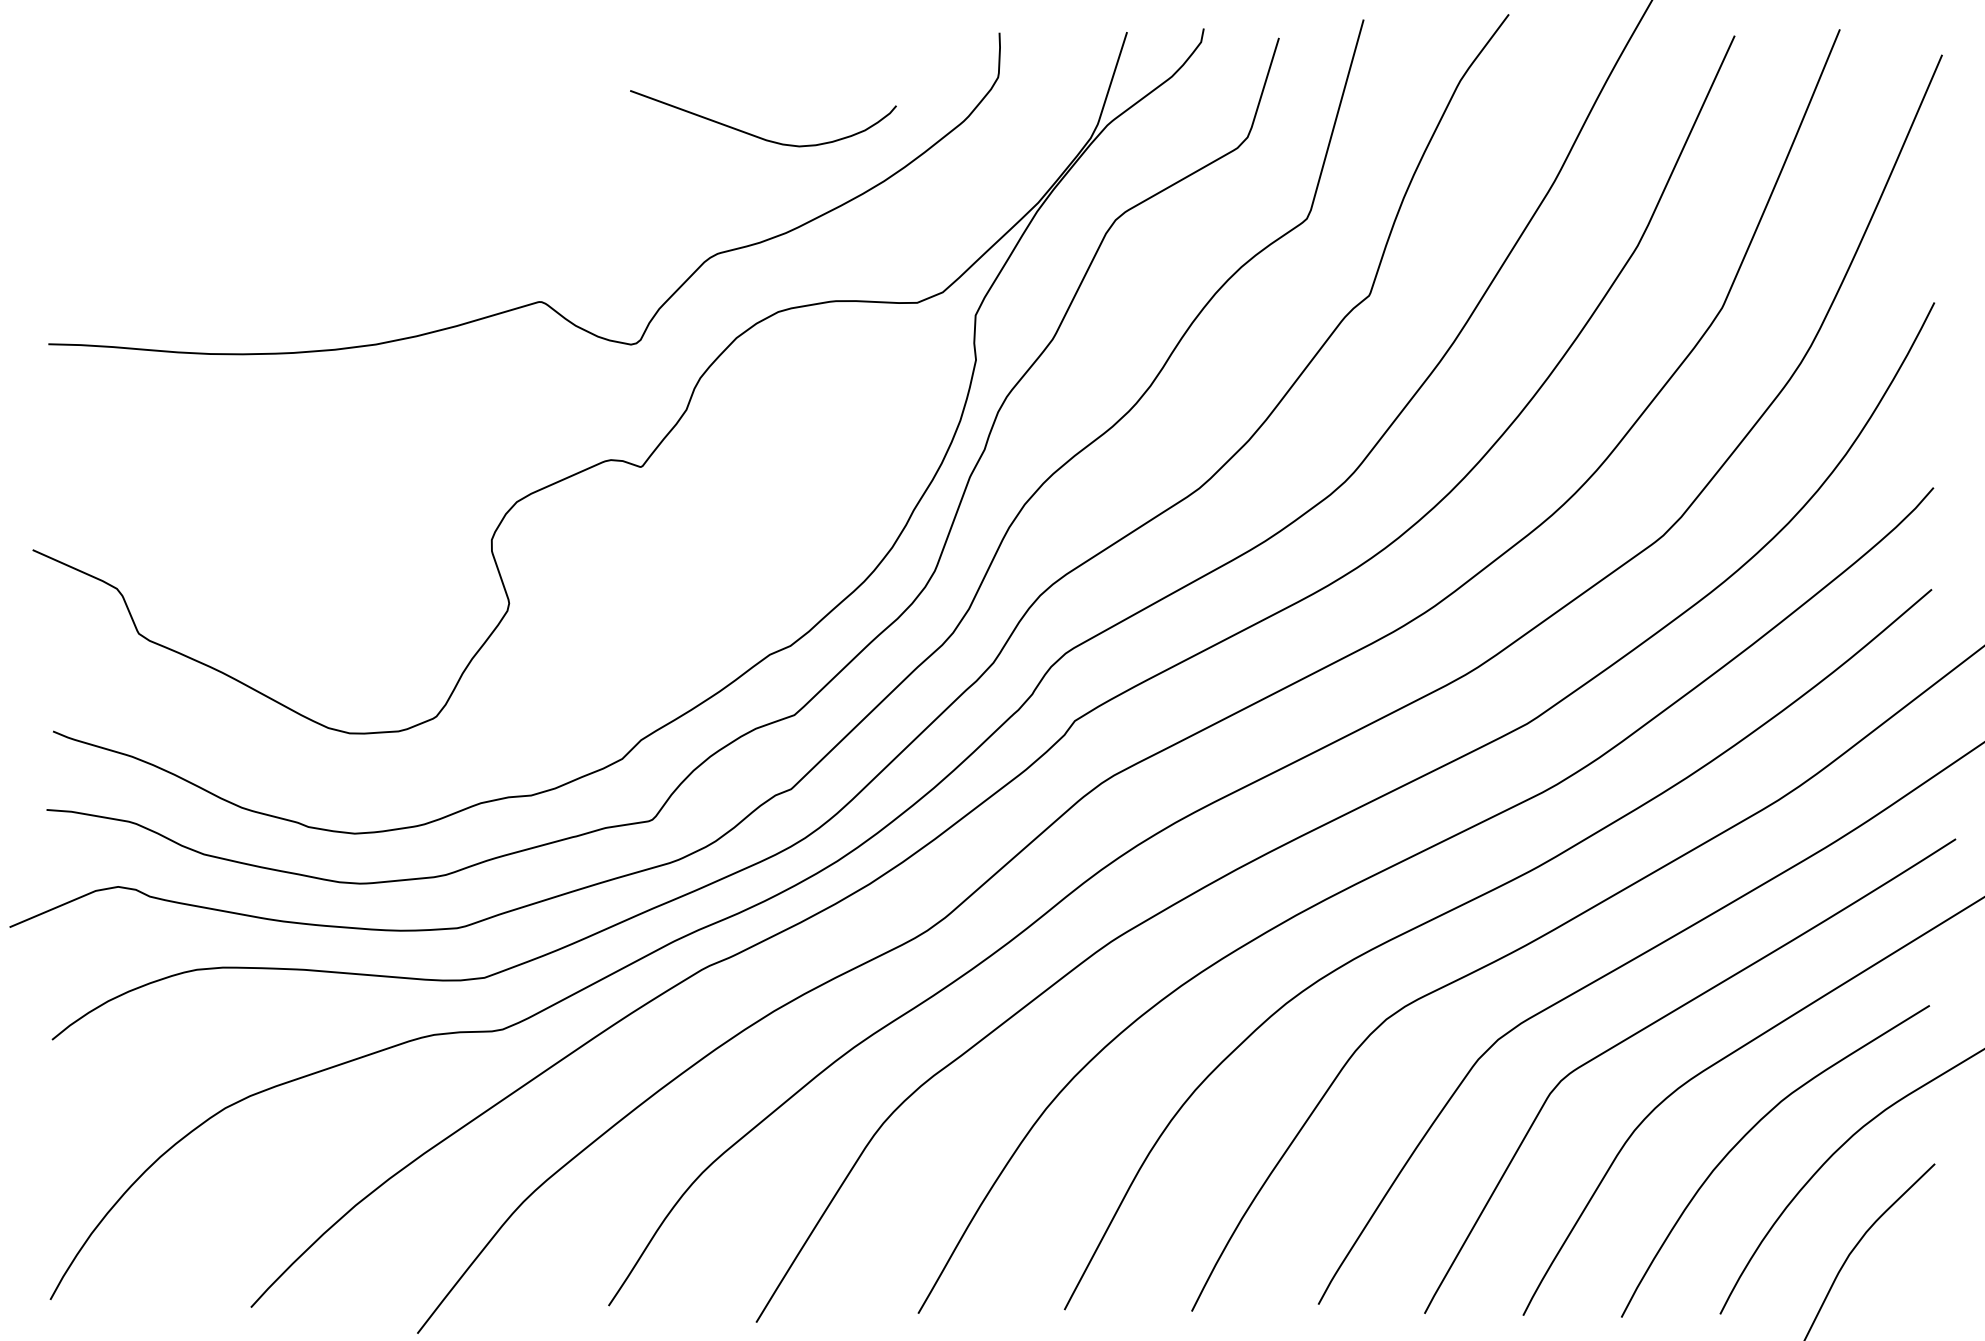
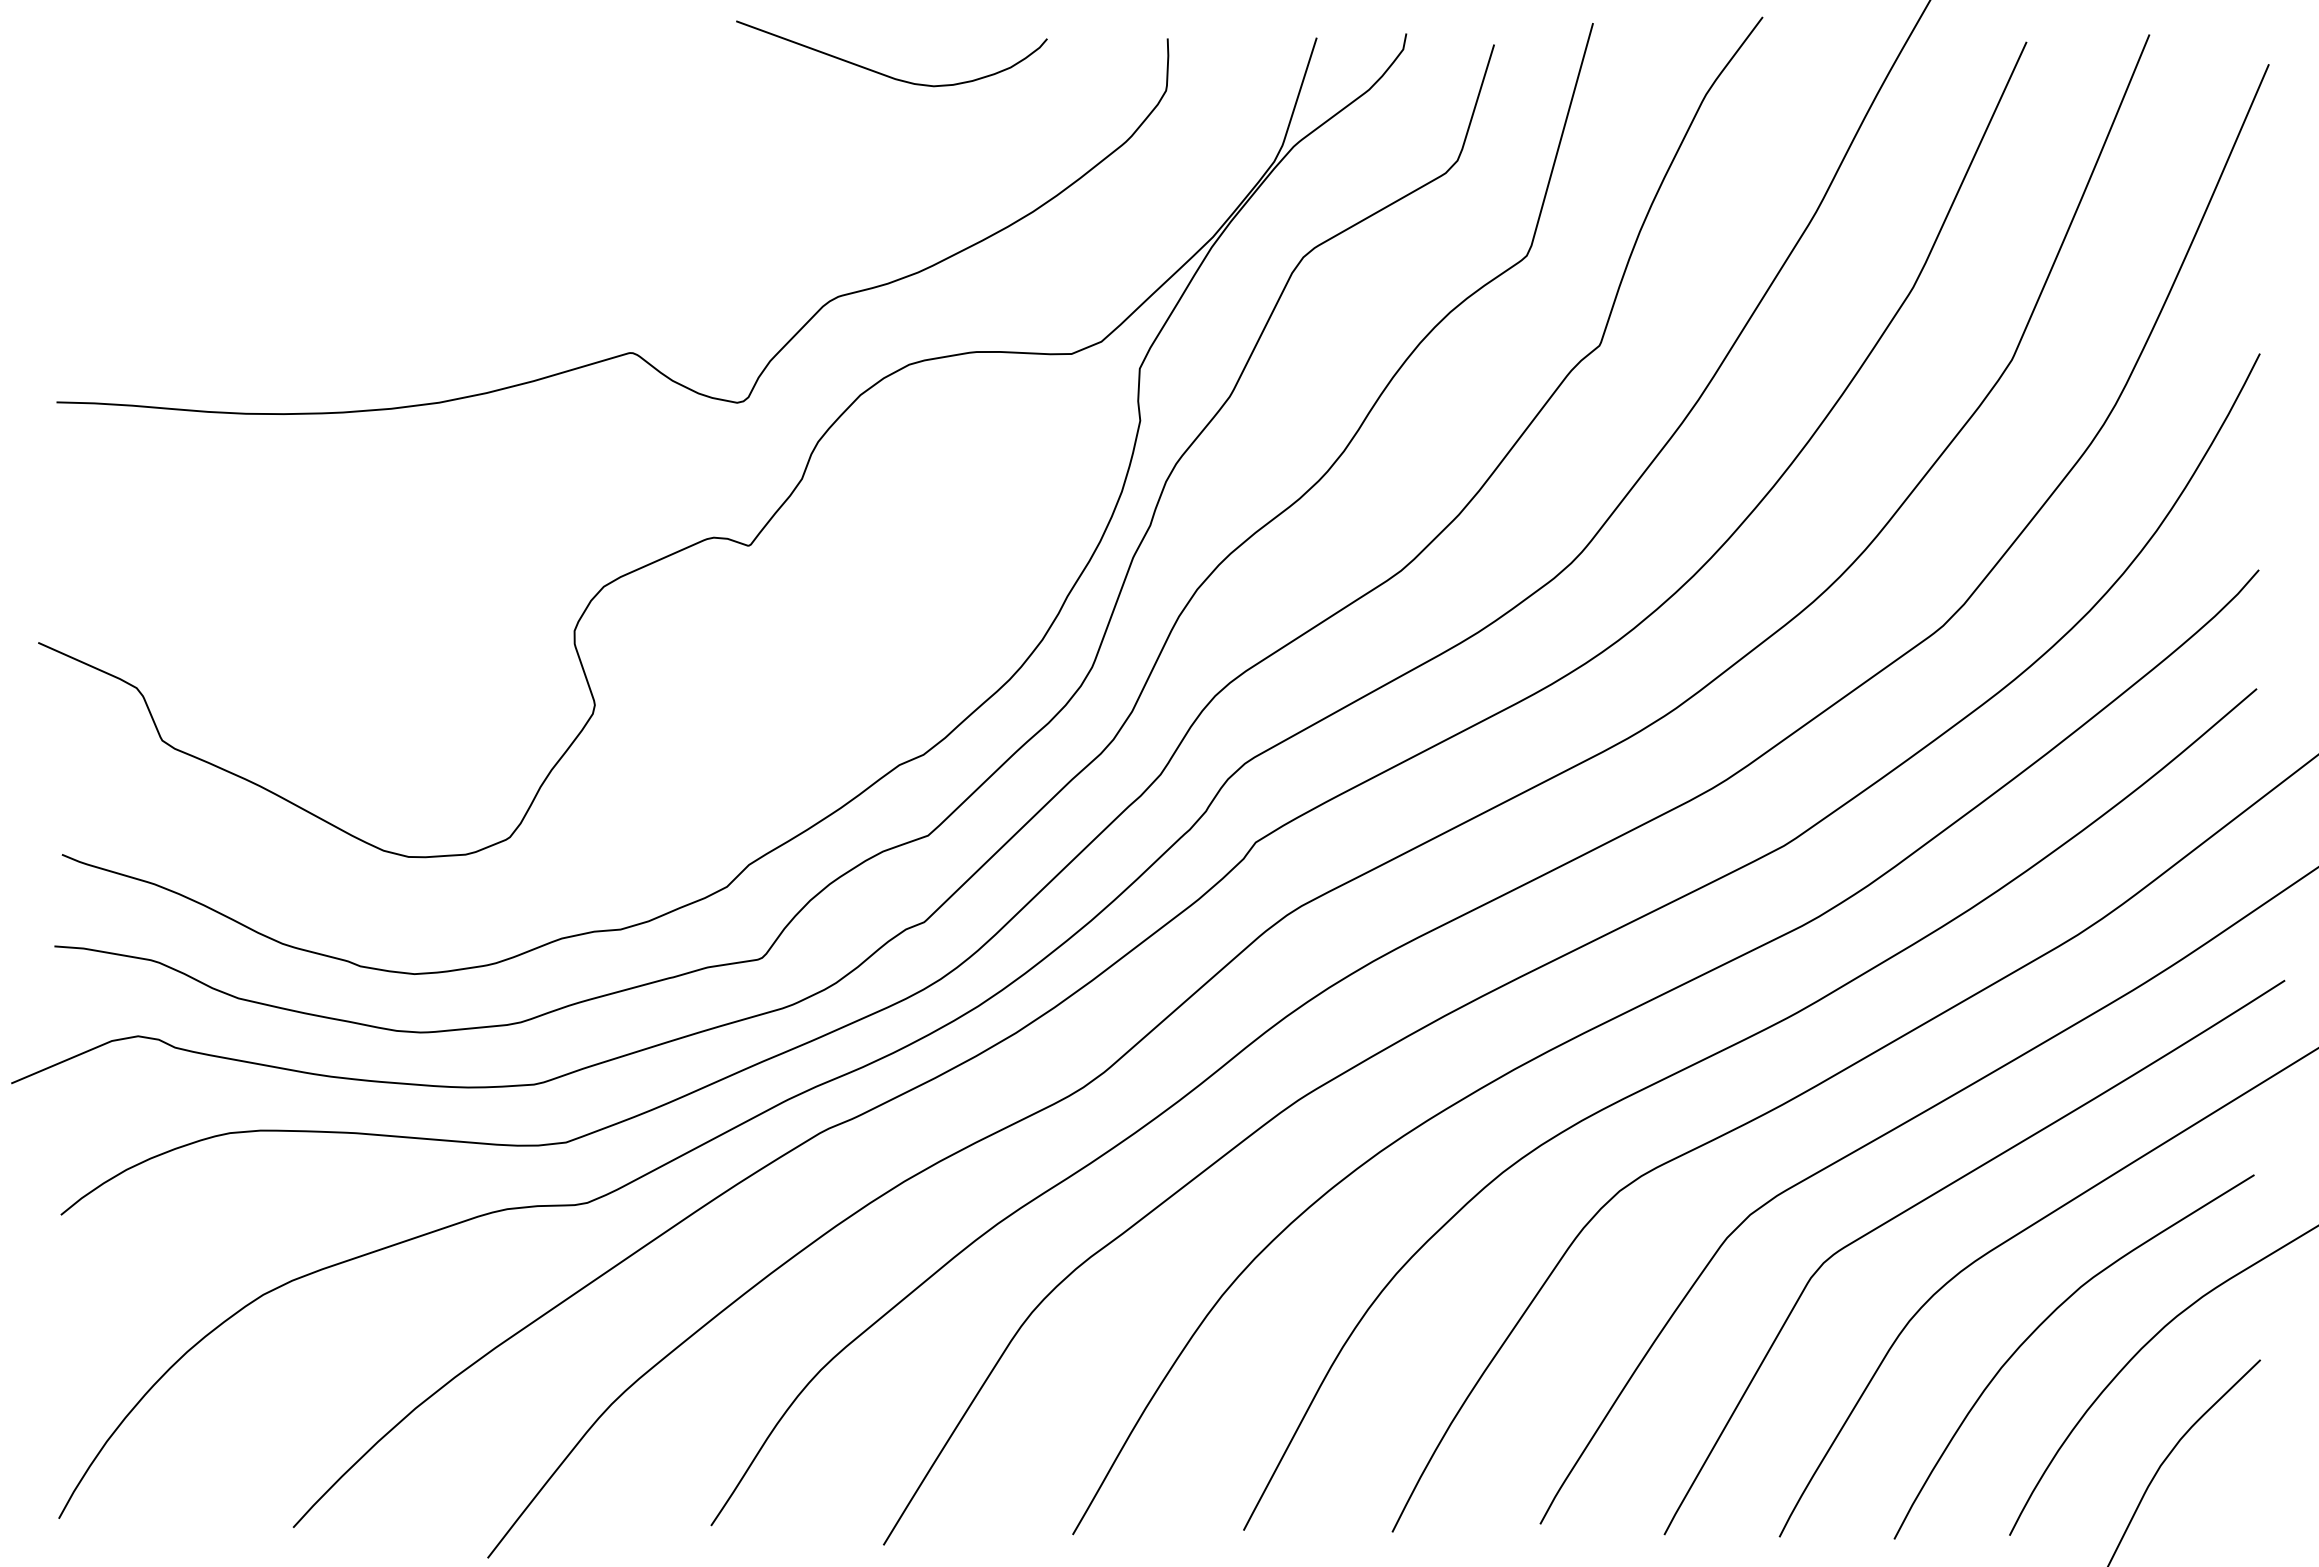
curve: (756, 135) -> (883, 73), moved

